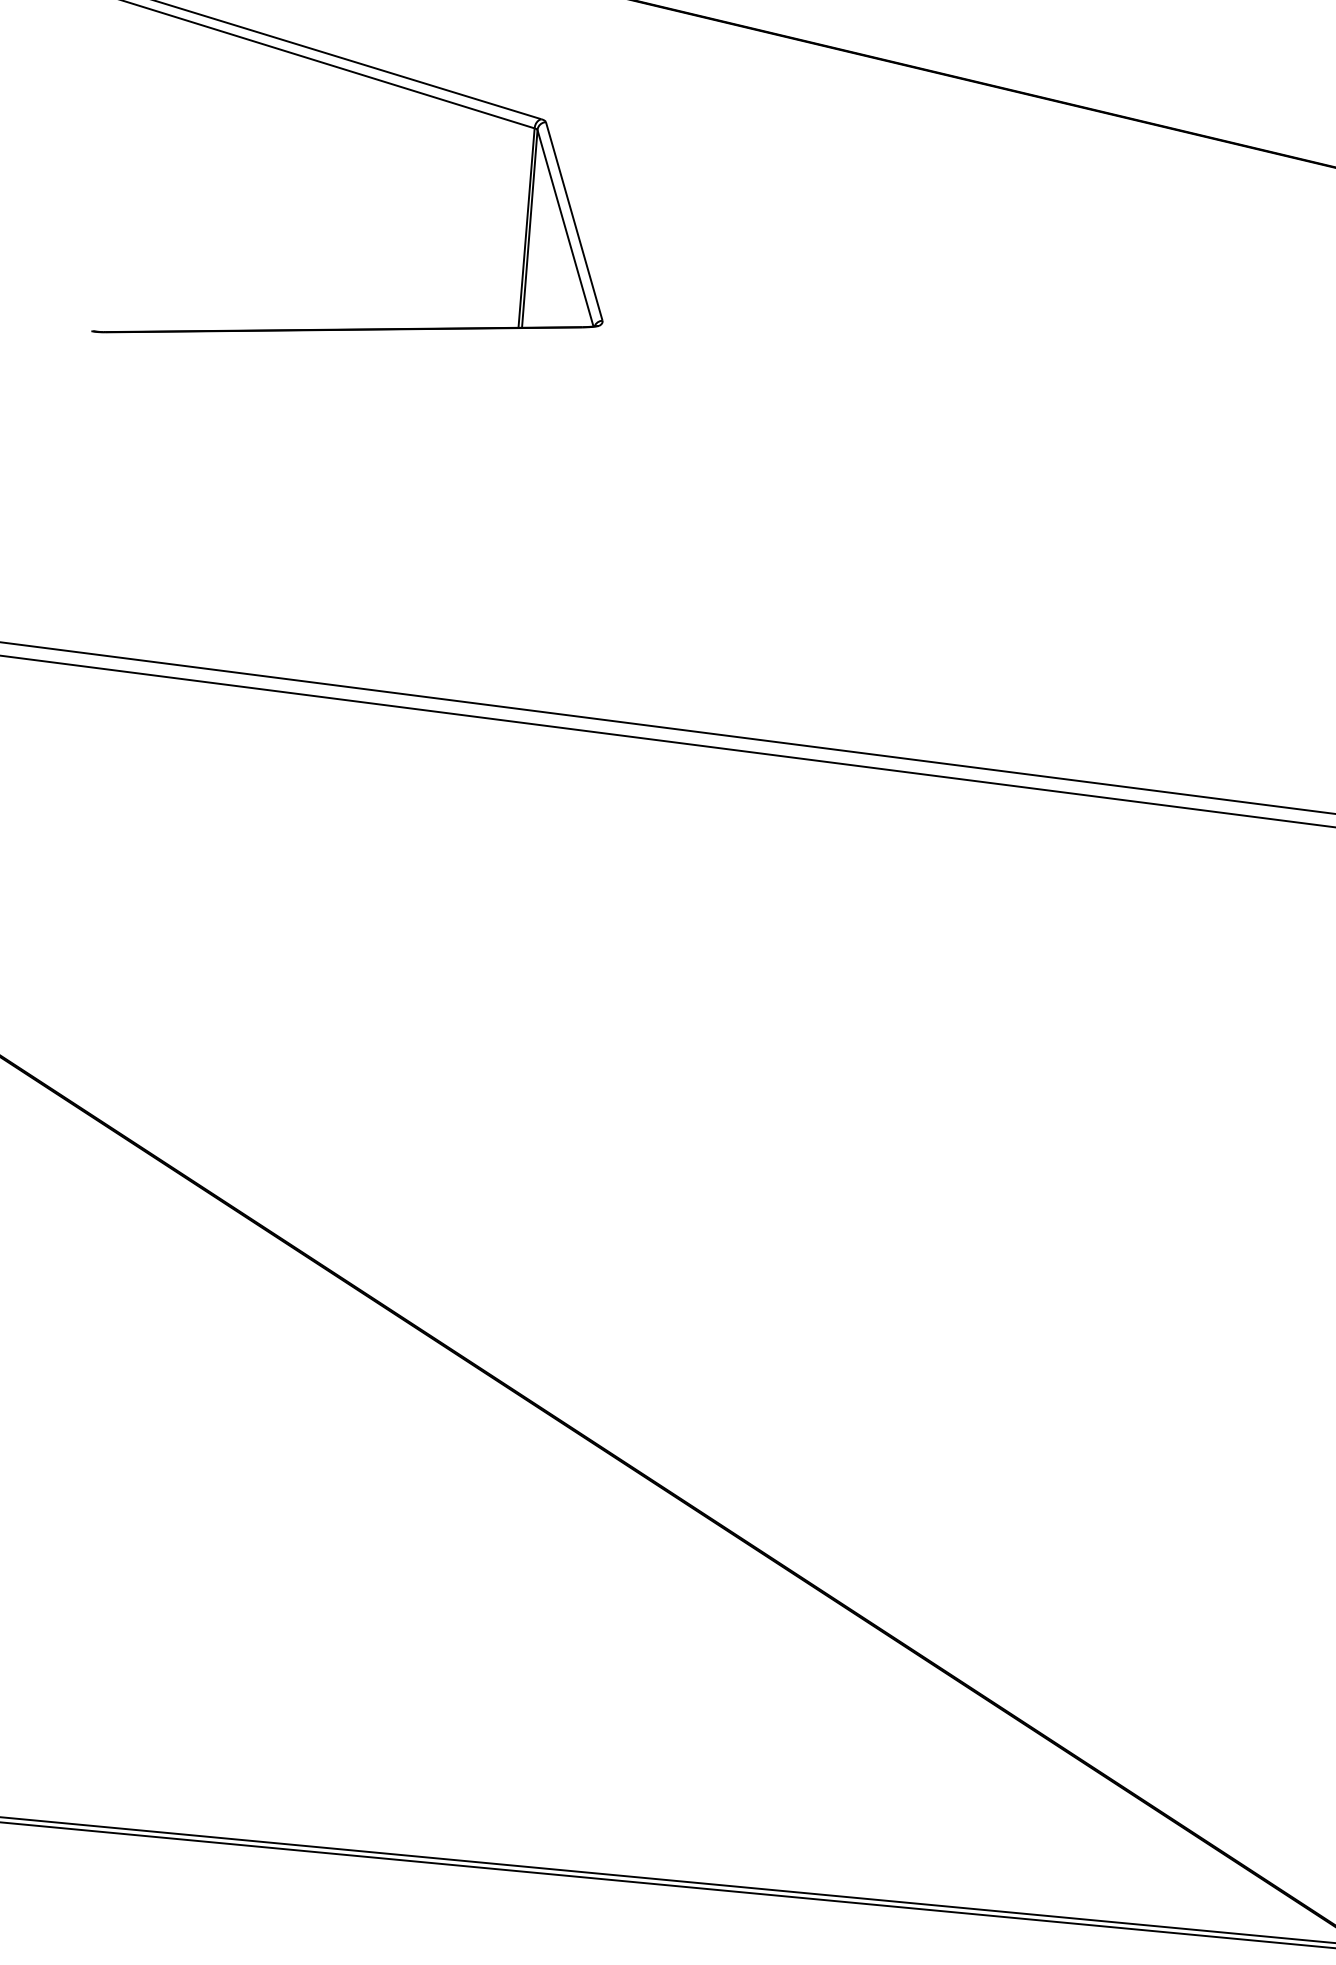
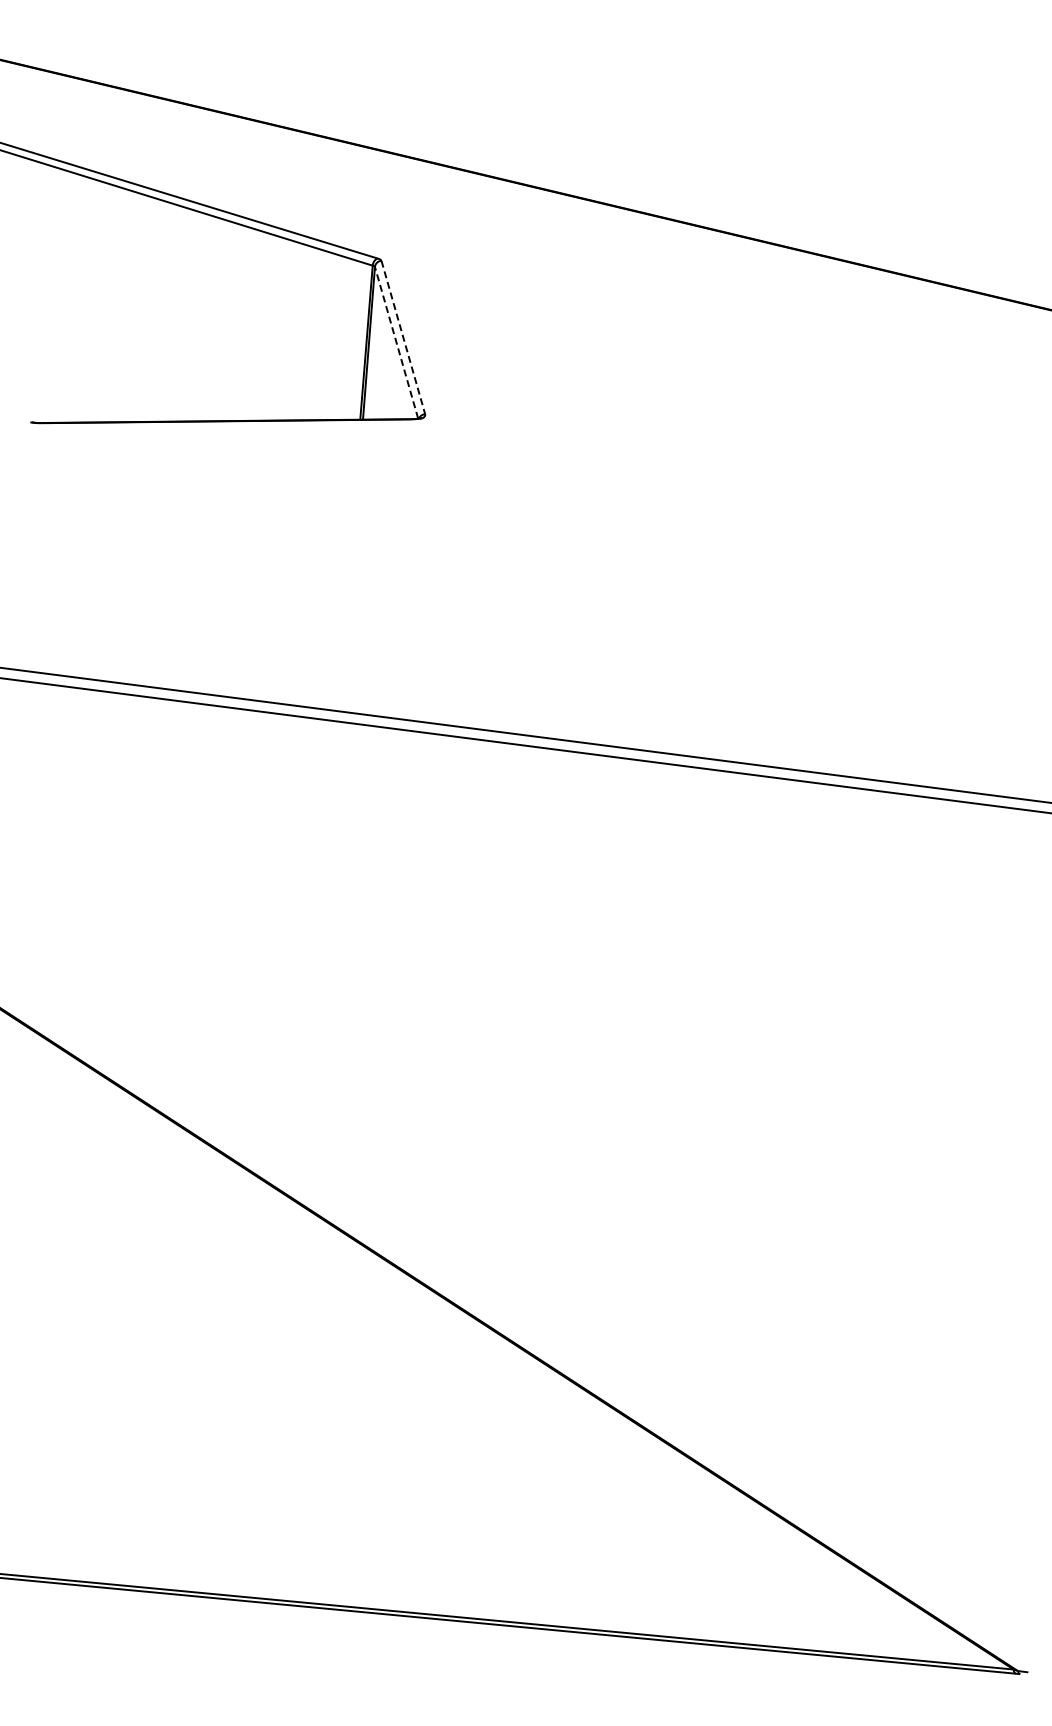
line: (574, 221) -> (403, 337), solid -> dashed
line: (565, 227) -> (396, 342), solid -> dashed

